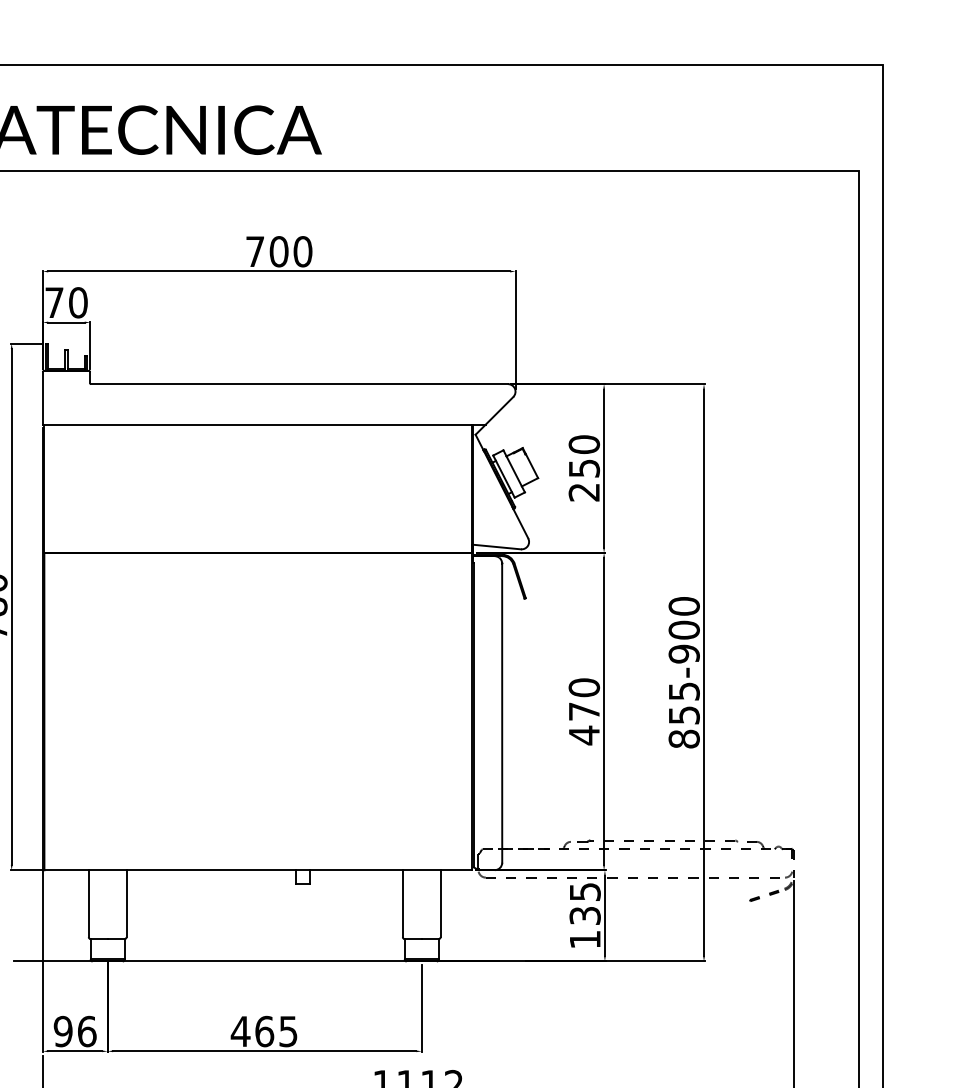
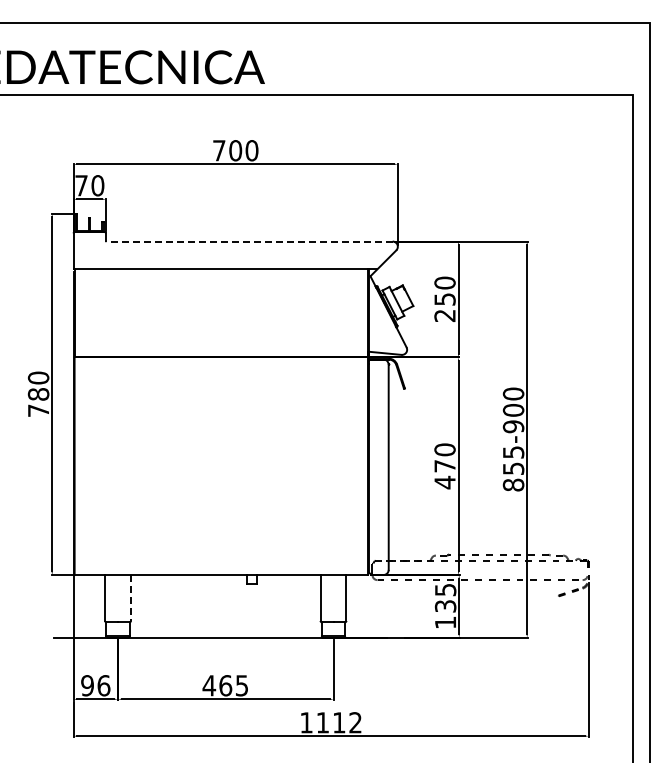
line: (299, 384) -> (249, 241), solid -> dashed
line: (127, 904) -> (131, 598), solid -> dashed

